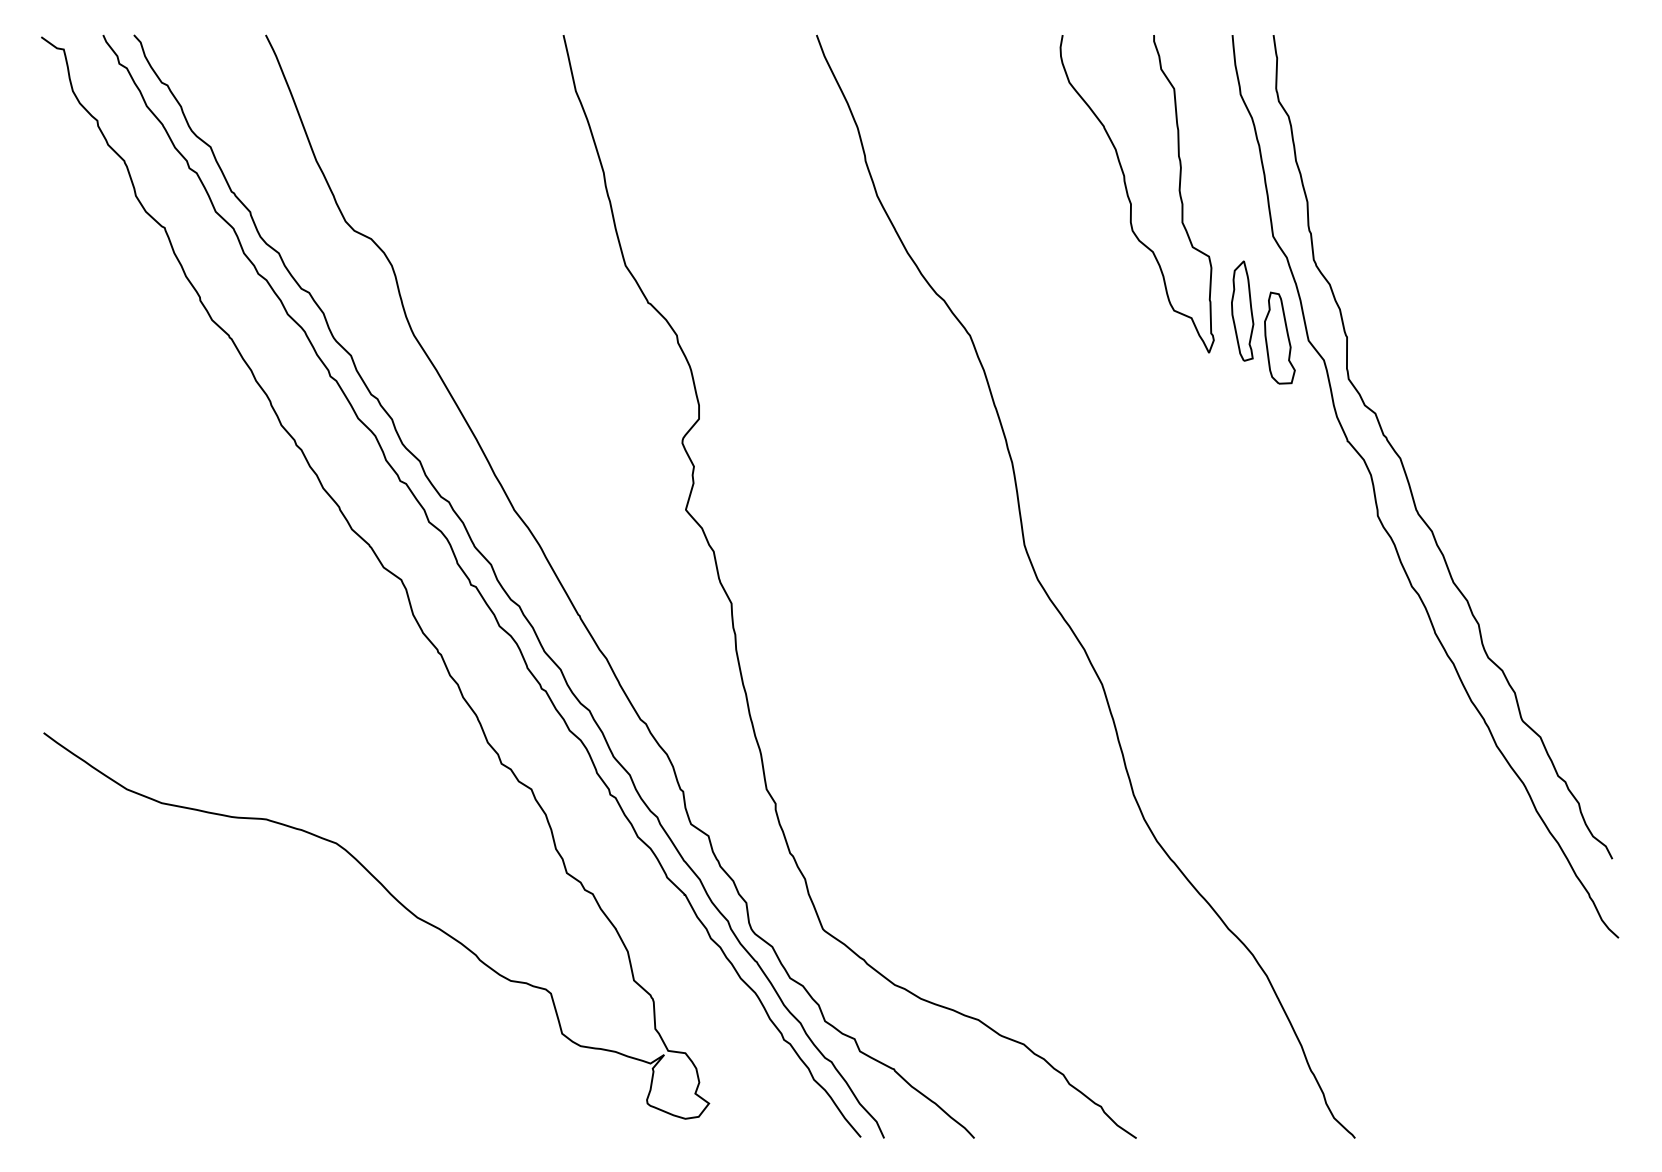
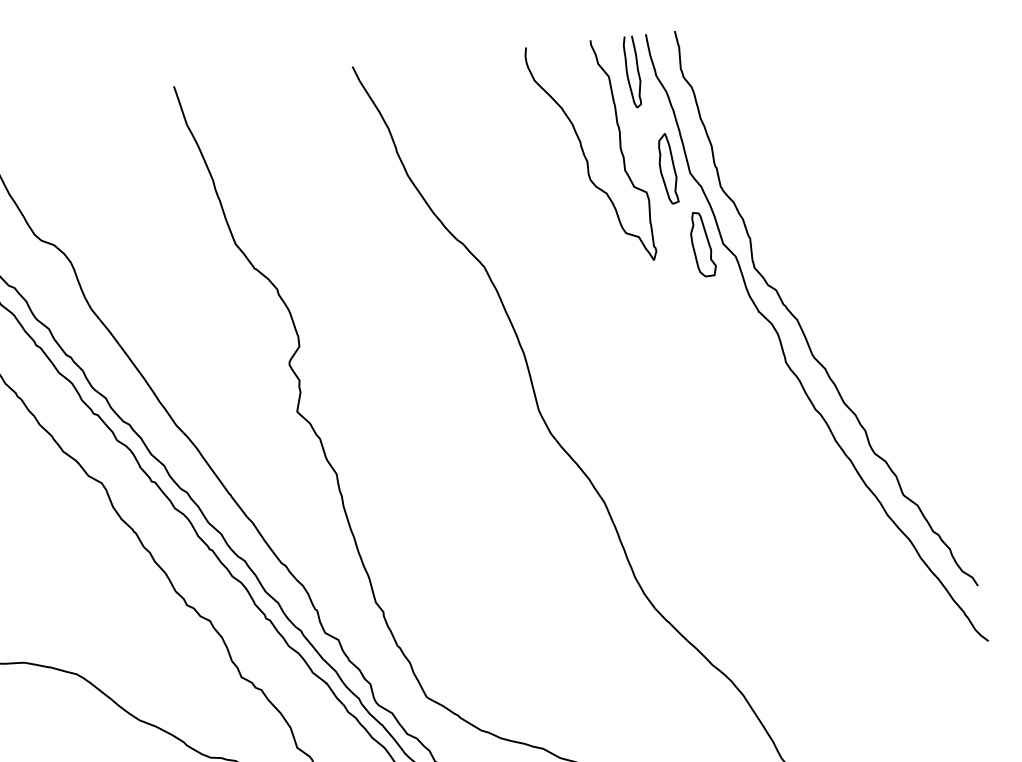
part: (1201, 86) -> (627, 72), added
part: (1242, 310) -> (667, 168), moved

